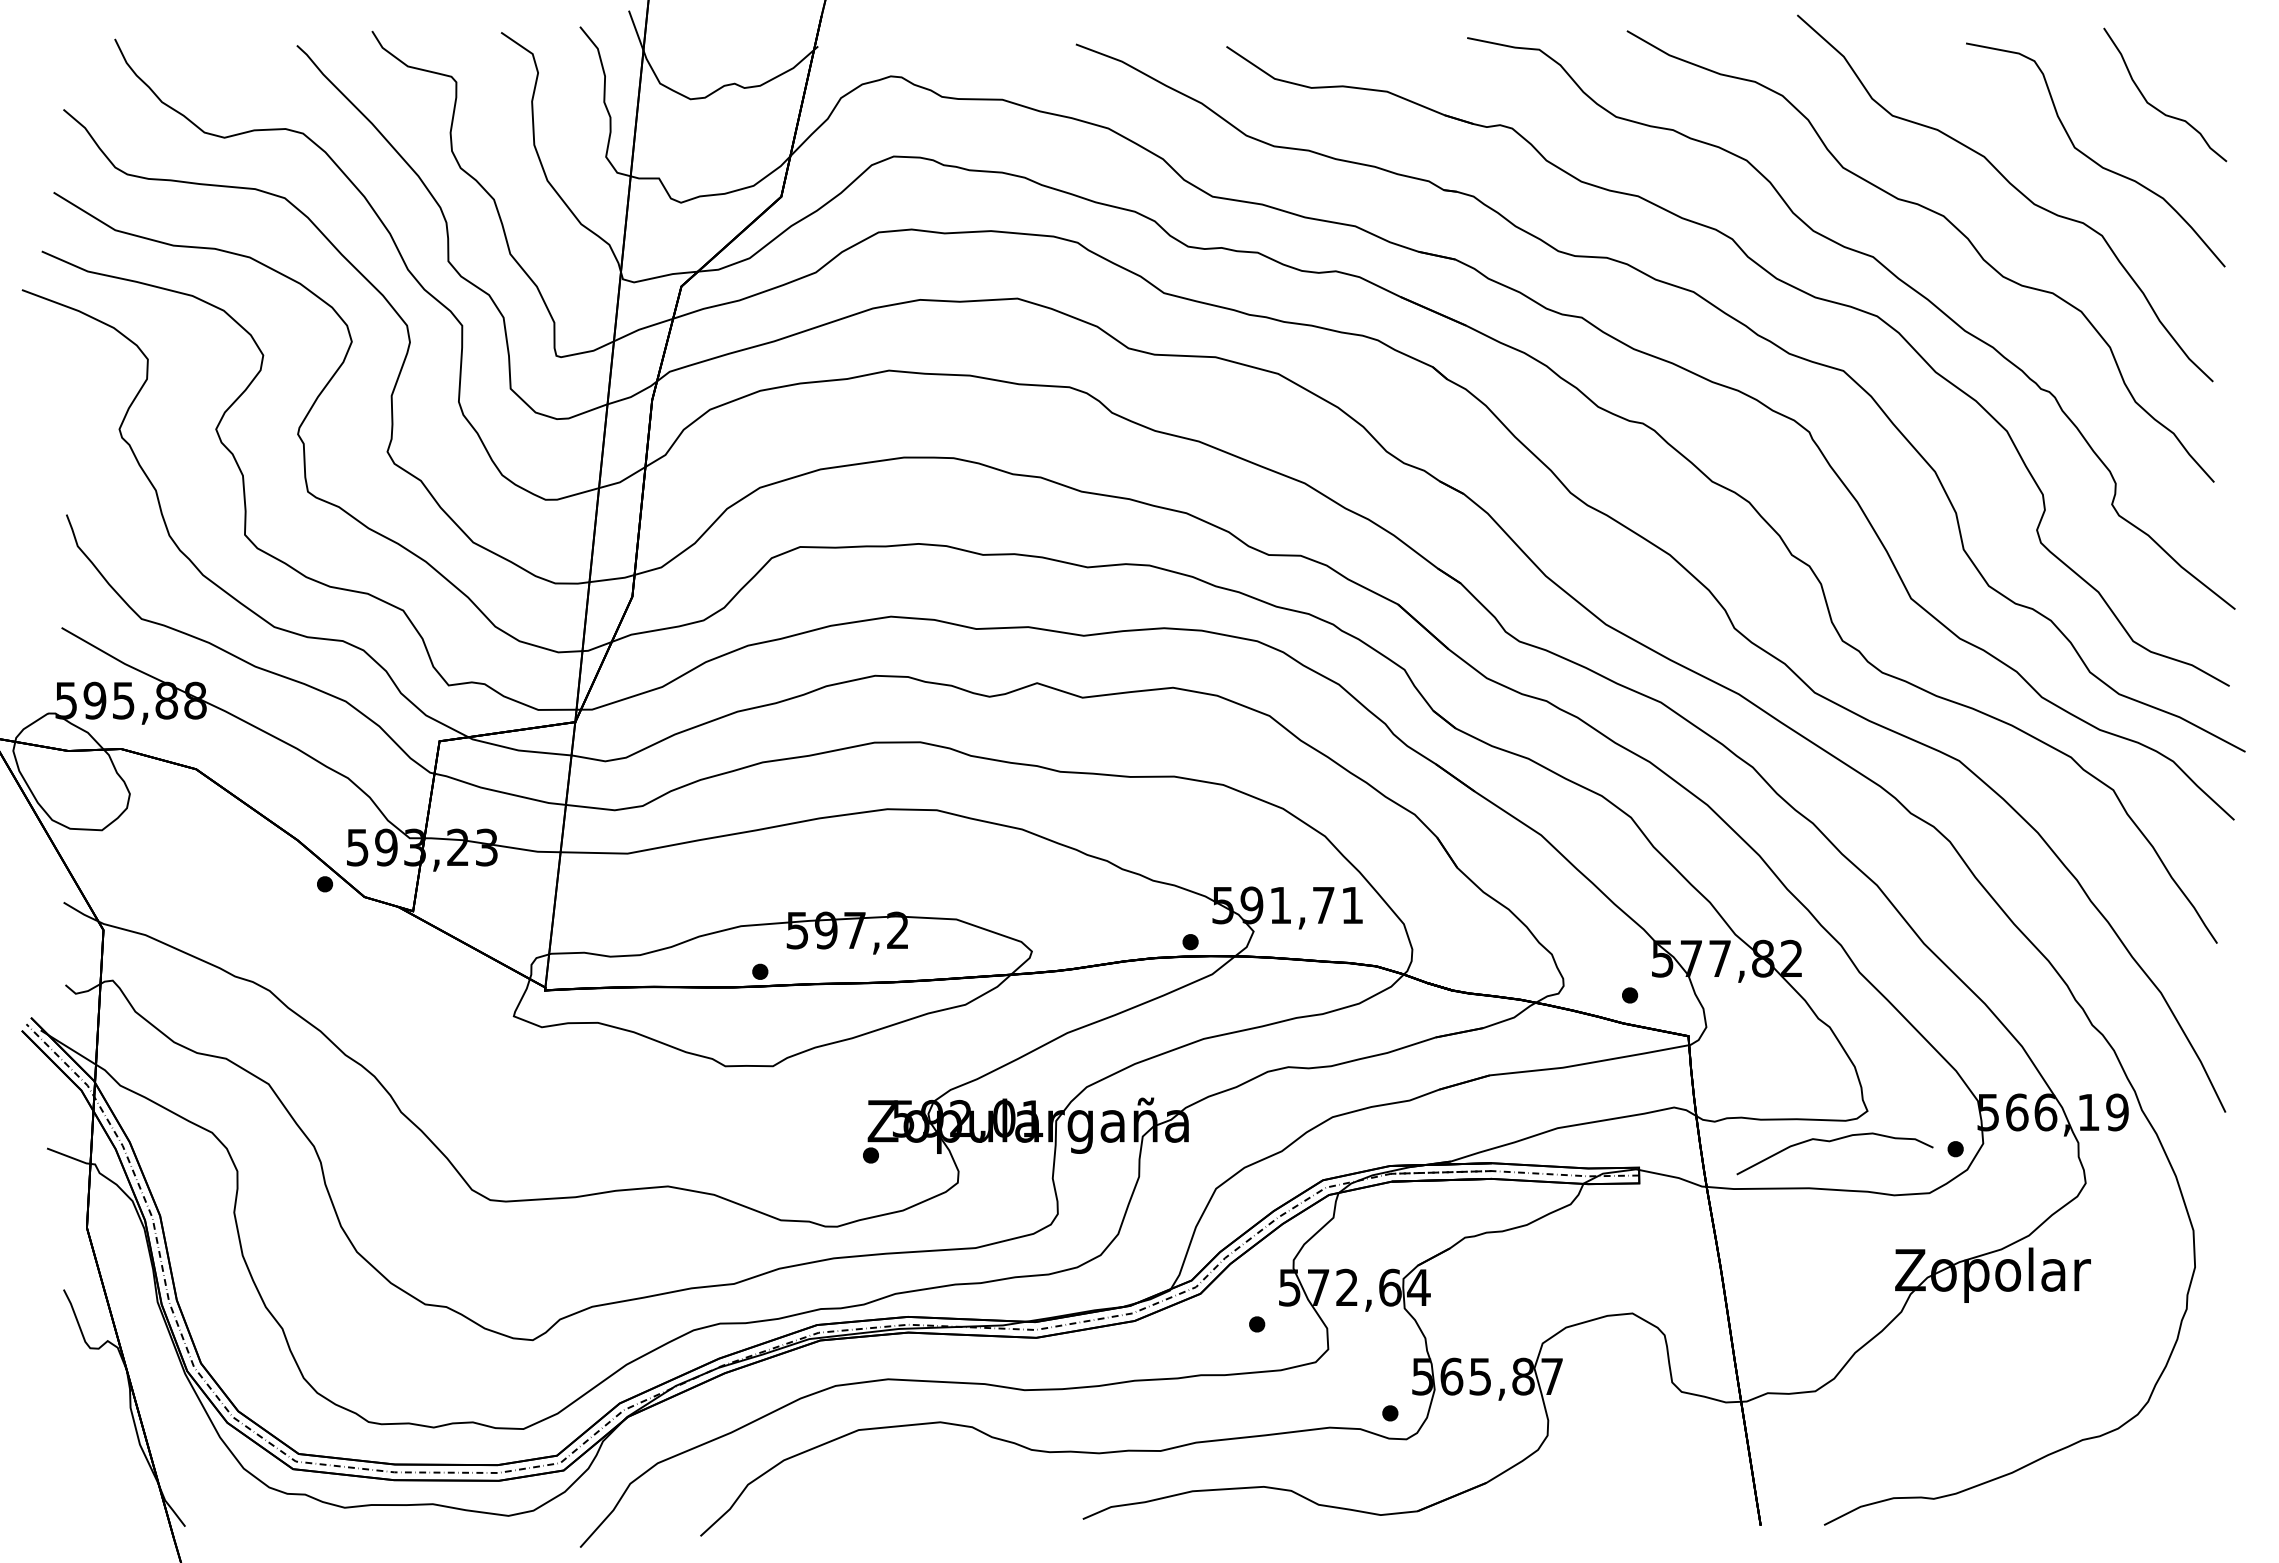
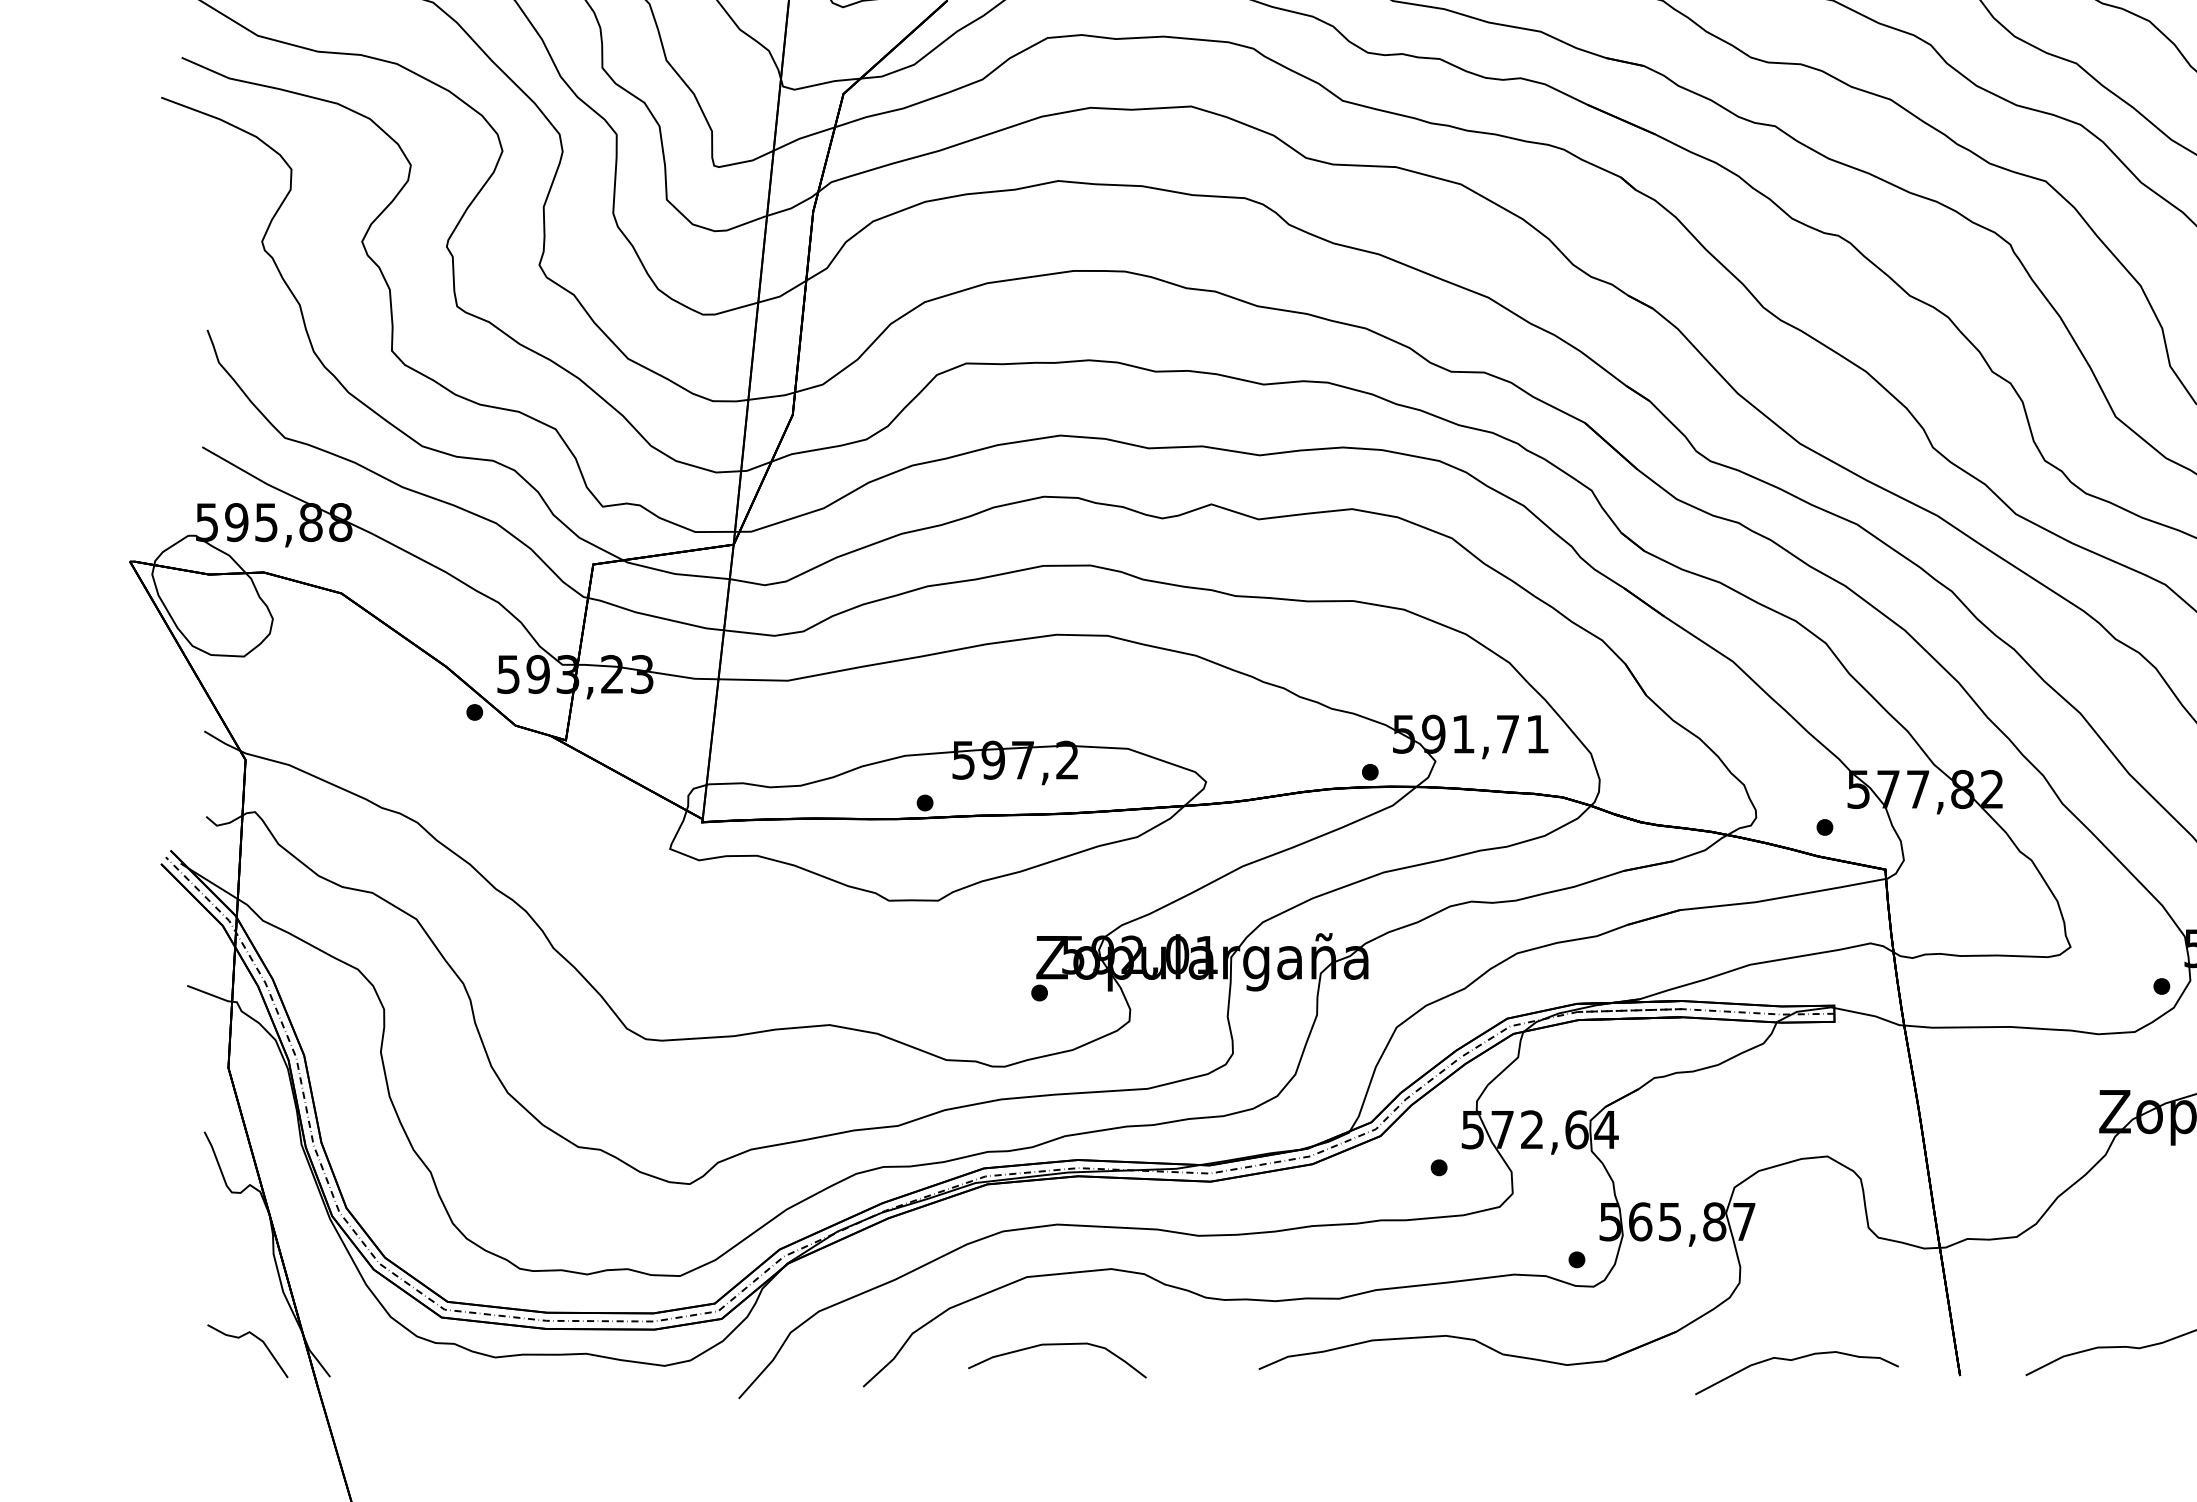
curve: (1833, 1141) -> (1795, 1360), moved
curve: (99, 1488) -> (241, 1337), added
curve: (887, 1495) -> (1056, 1344), added

